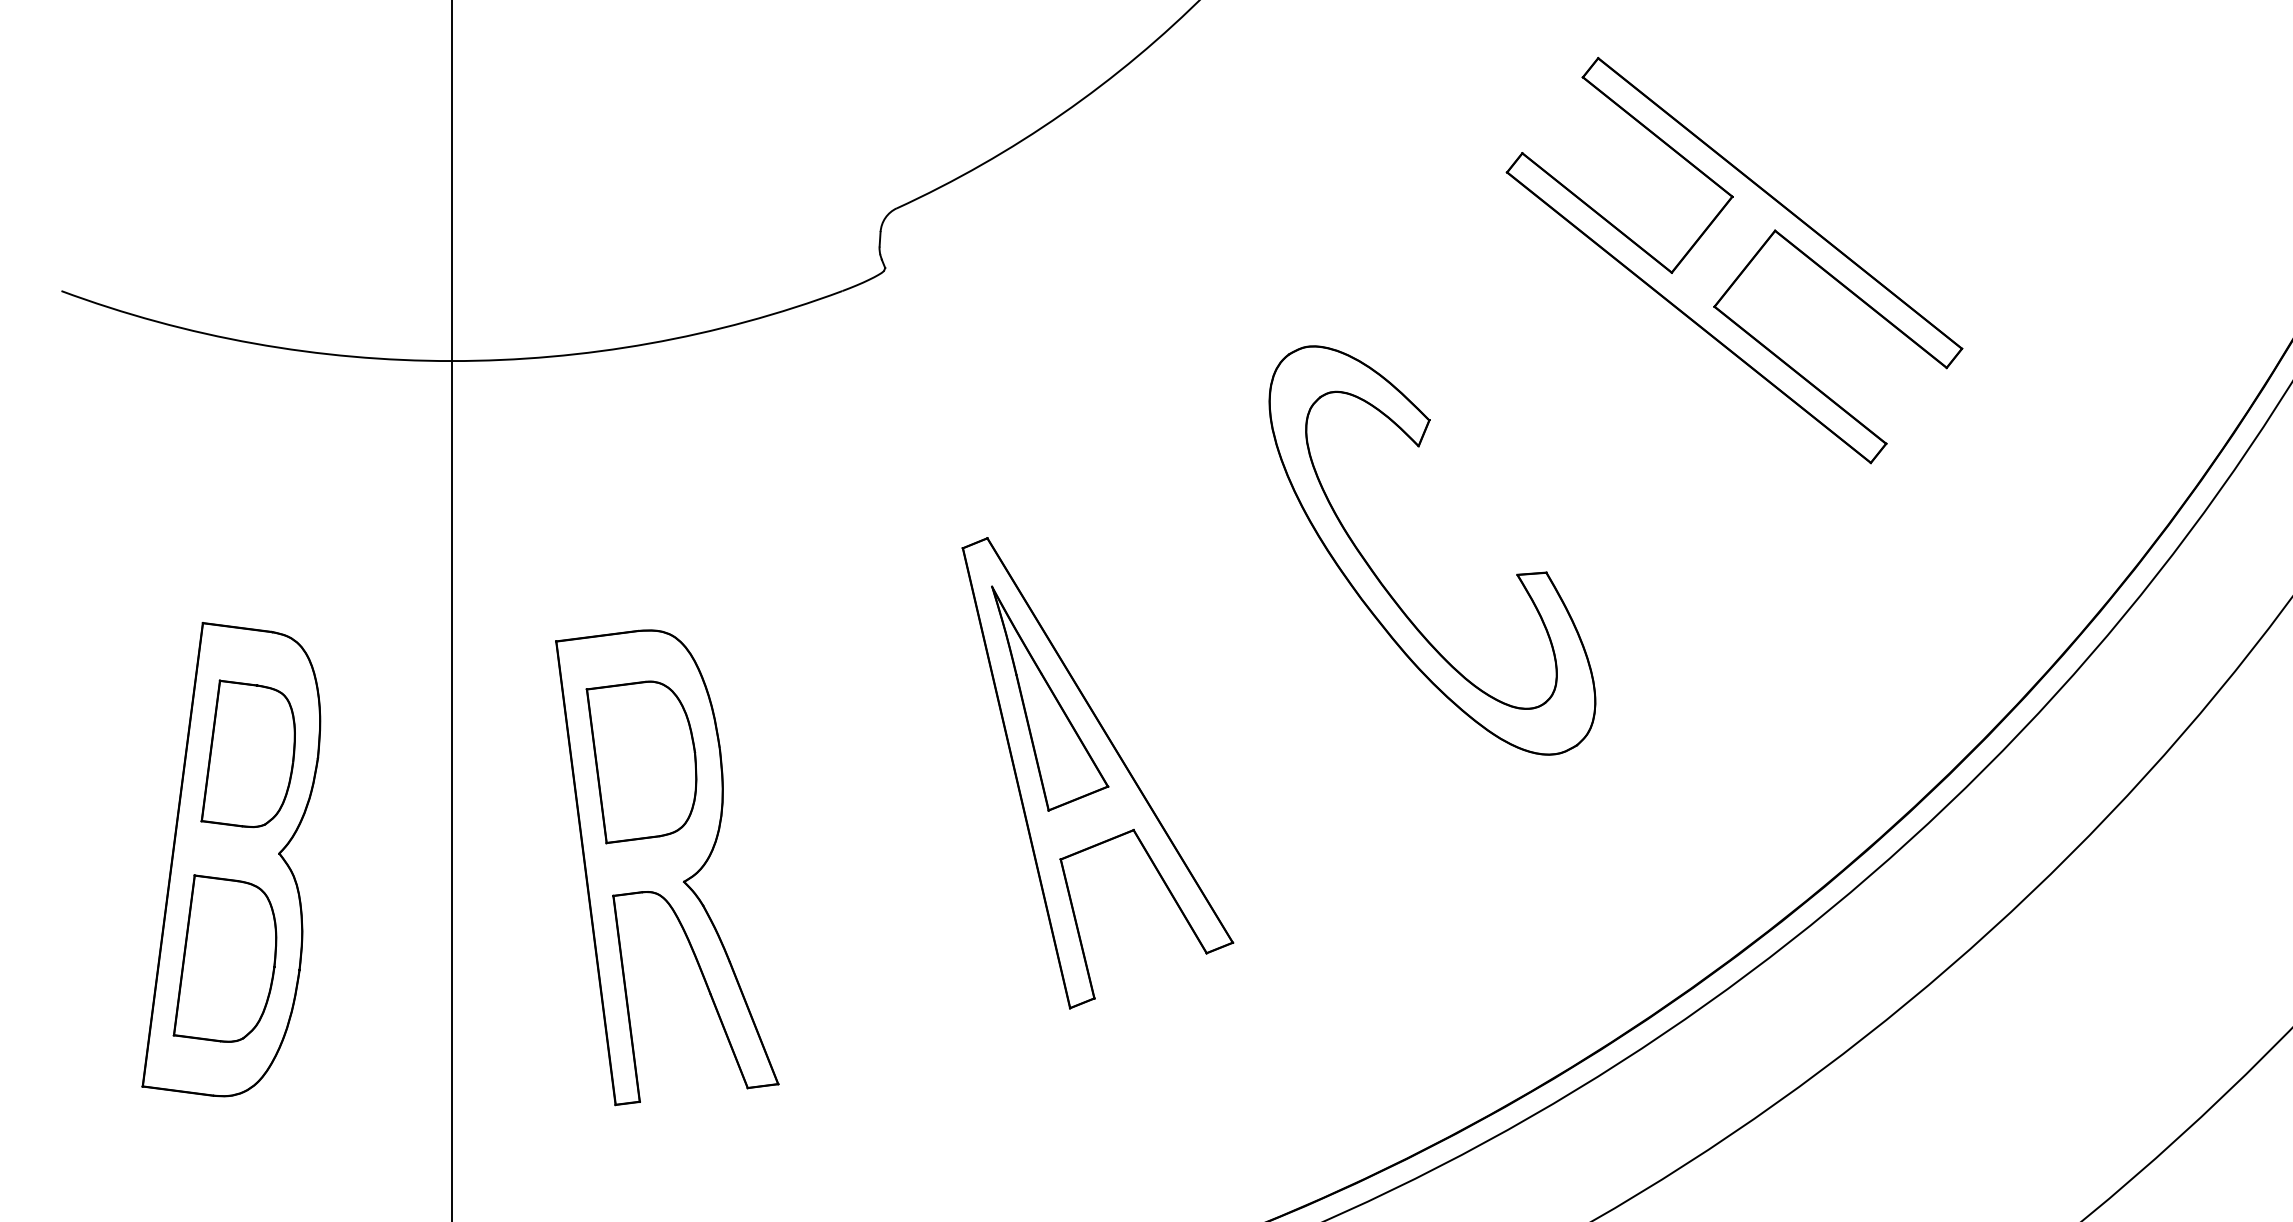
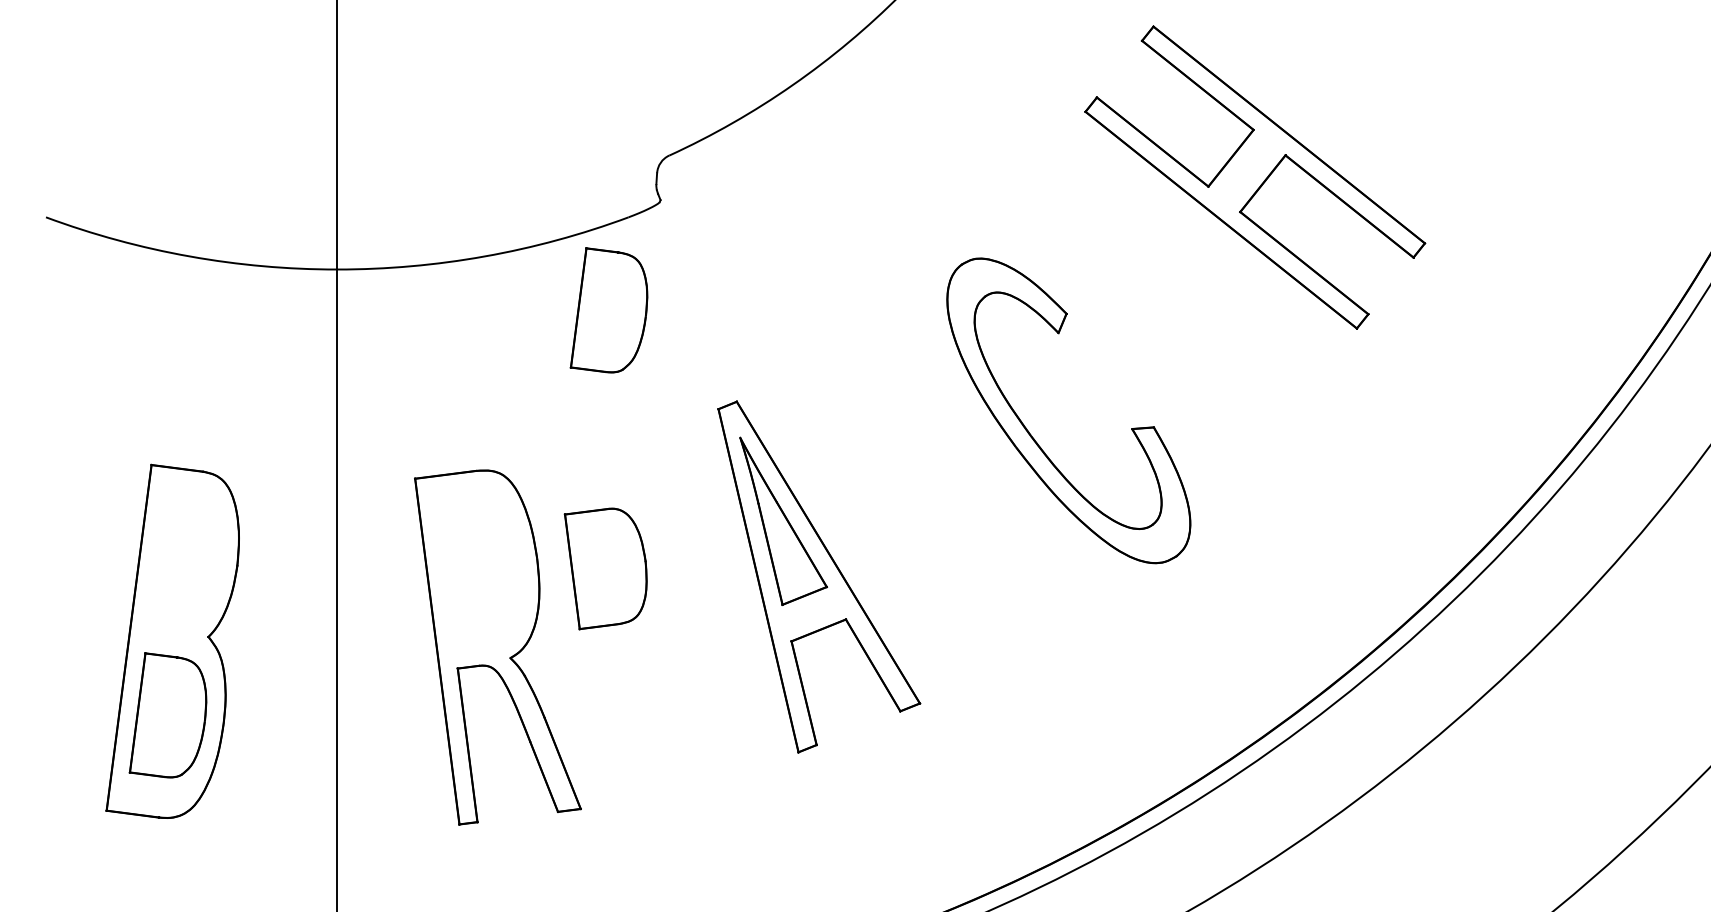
part: (1734, 260) -> (1255, 177), moved
part: (815, 415) -> (608, 310), added
part: (248, 753) -> (185, 562), removed
part: (641, 761) -> (605, 568), moved

